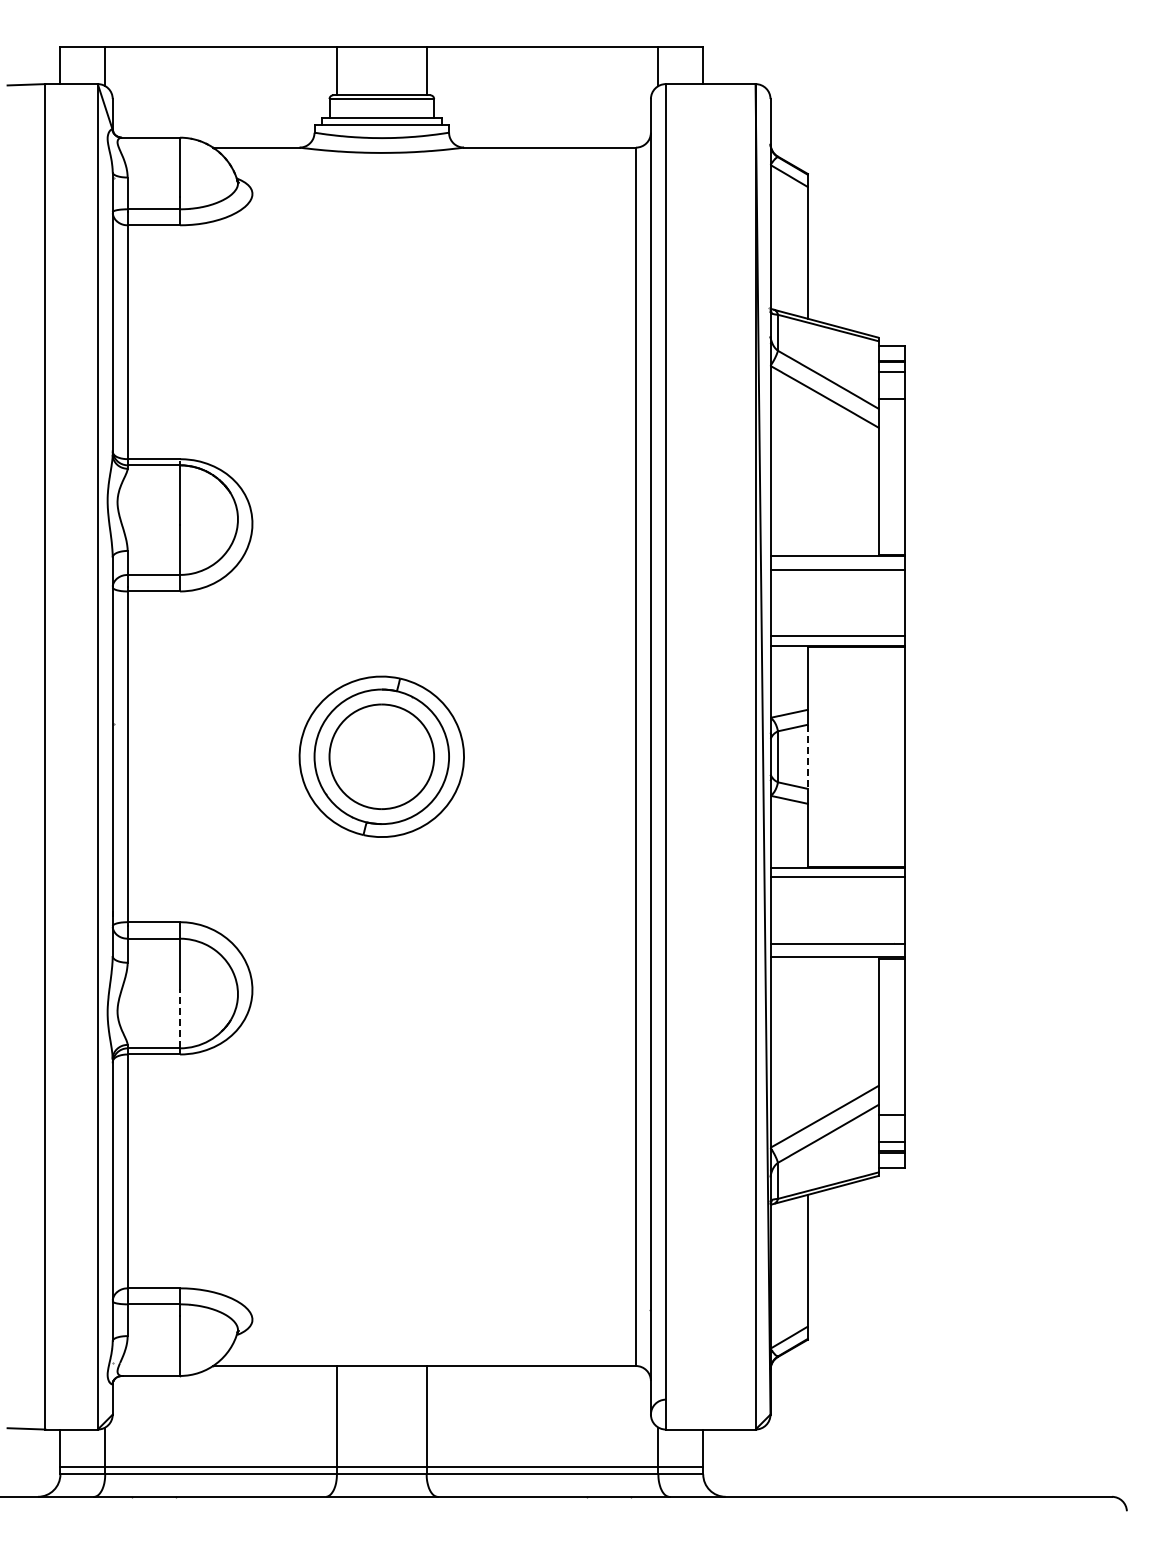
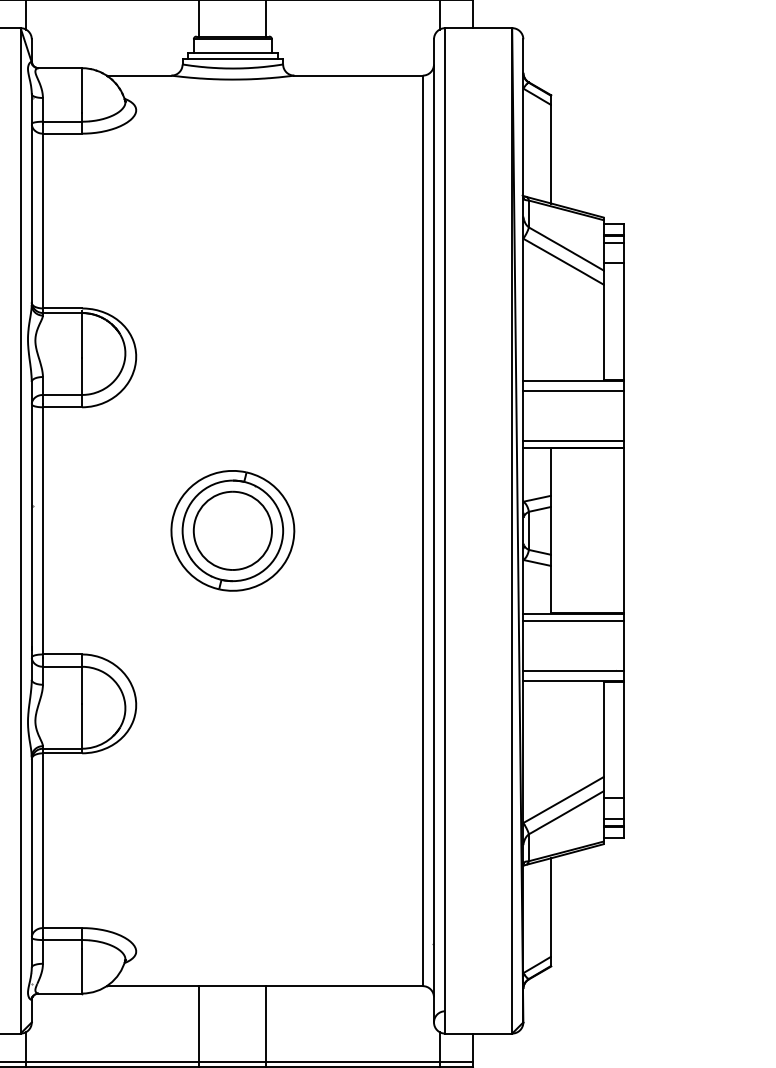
line: (807, 757) -> (551, 531), dashed -> solid
line: (180, 1018) -> (82, 726), dashed -> solid

